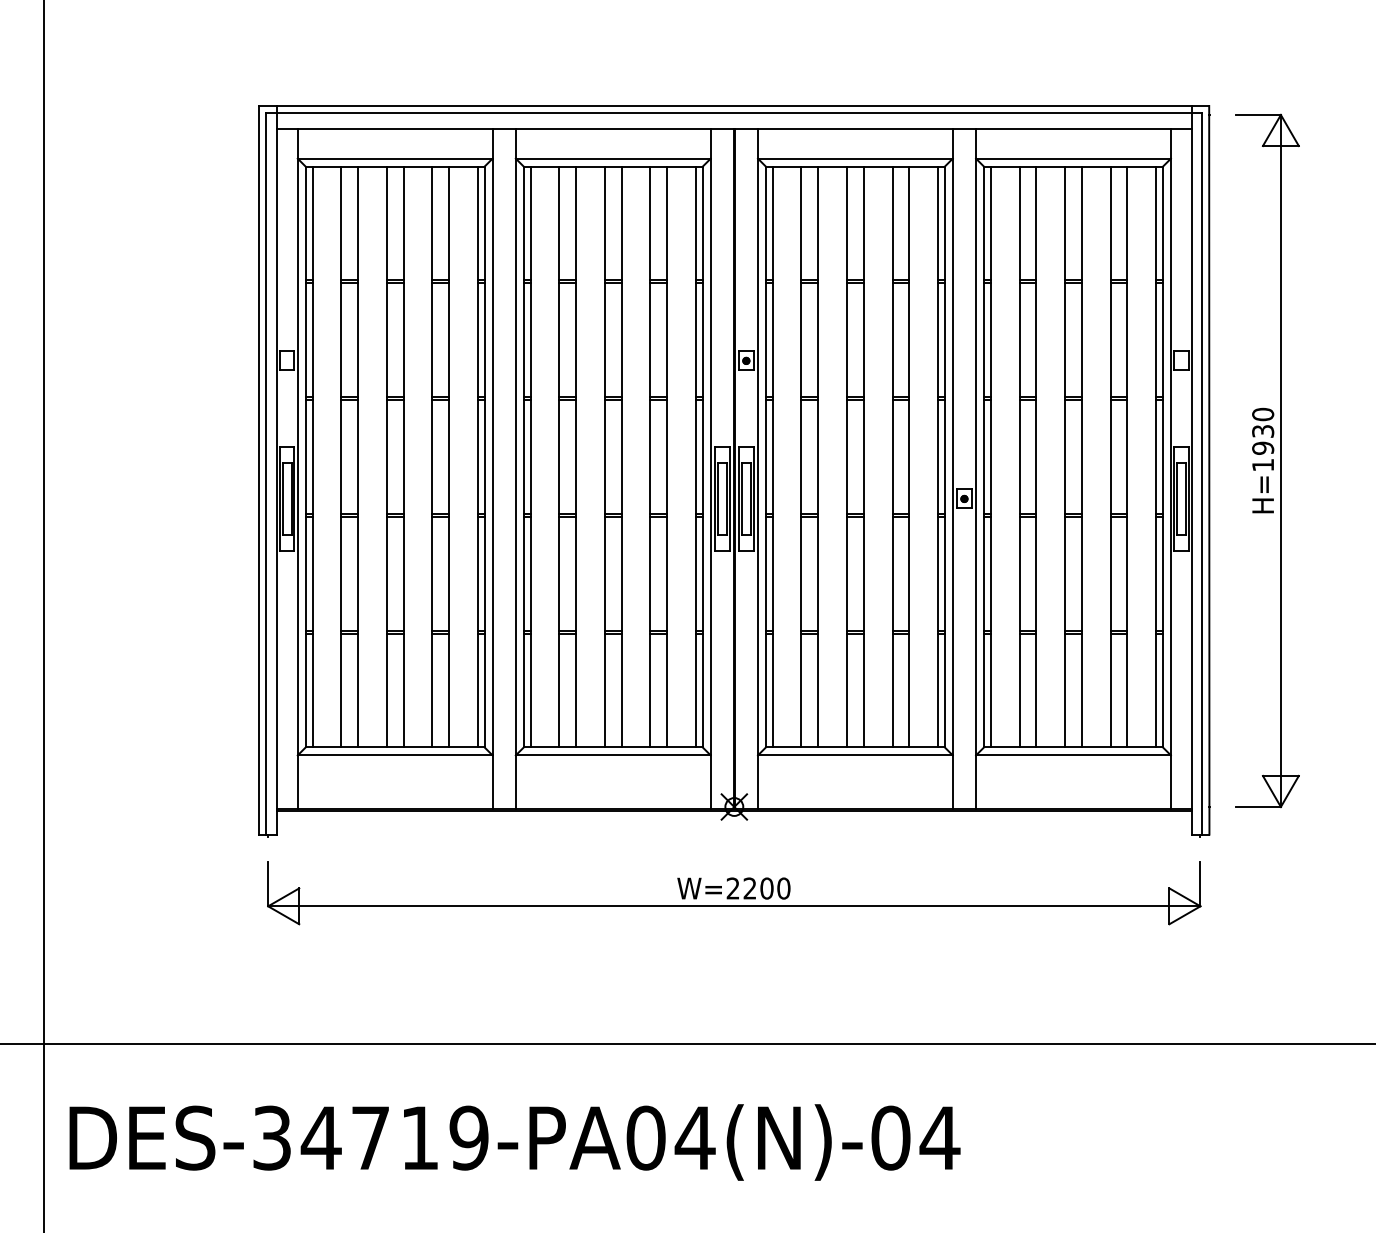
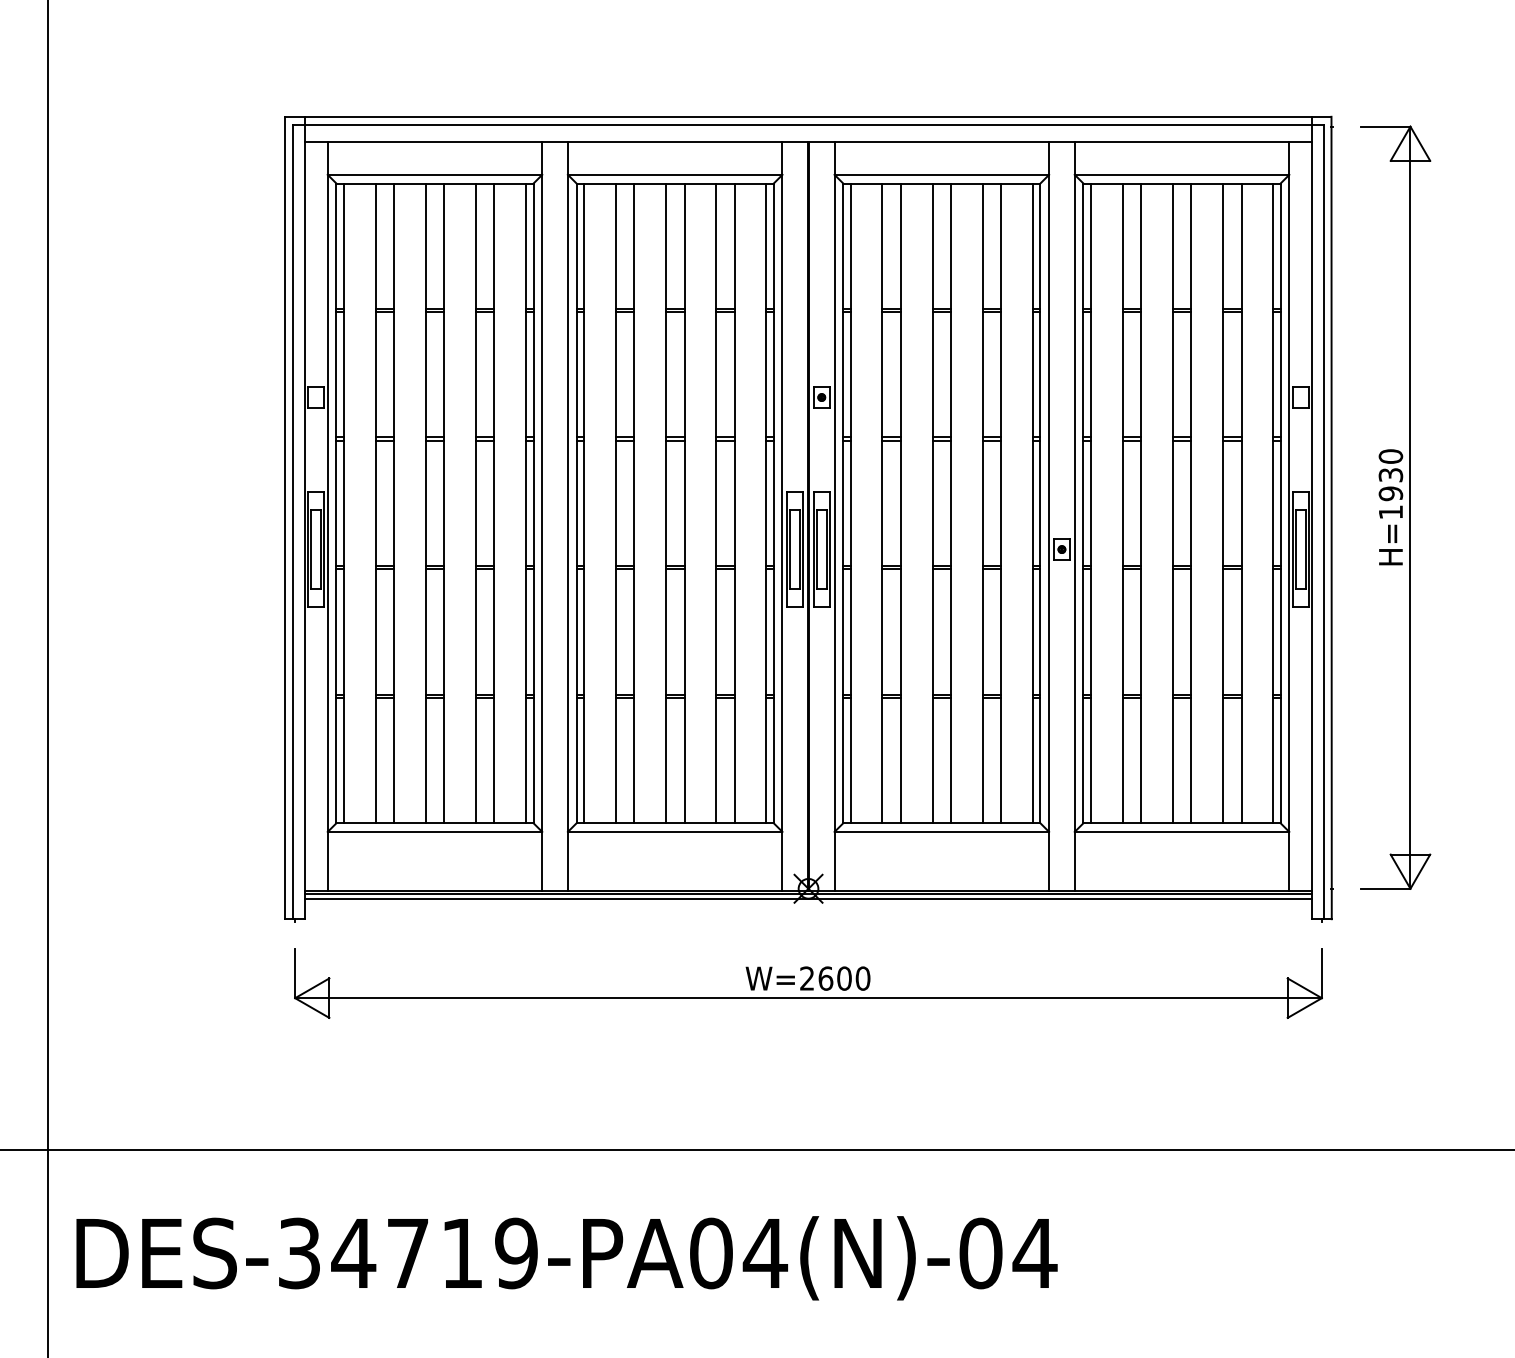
line: (734, 816) -> (808, 899), added
text: (749, 888) -> (825, 978), W=2200 -> W=2600

